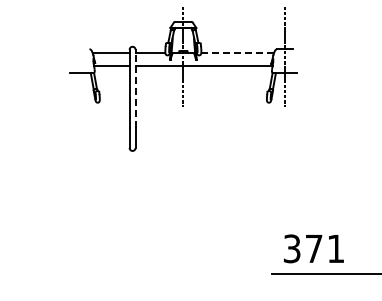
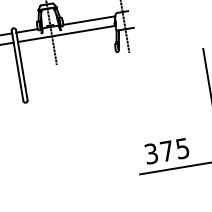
line: (237, 53) -> (89, 20), dashed -> solid
line: (135, 90) -> (20, 59), dashed -> solid
text: (335, 249) -> (182, 149), 371 -> 375

